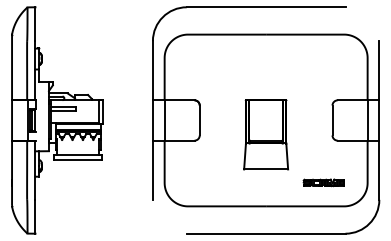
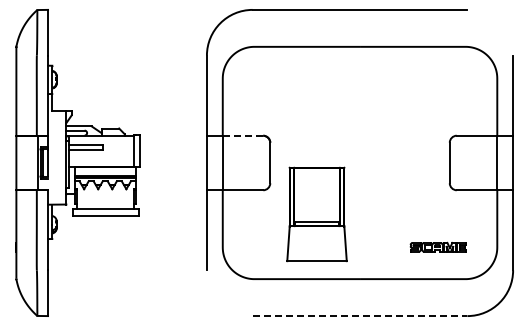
line: (179, 100) -> (243, 135), solid -> dashed
part: (265, 134) -> (316, 214), moved
line: (266, 233) -> (360, 316), solid -> dashed

